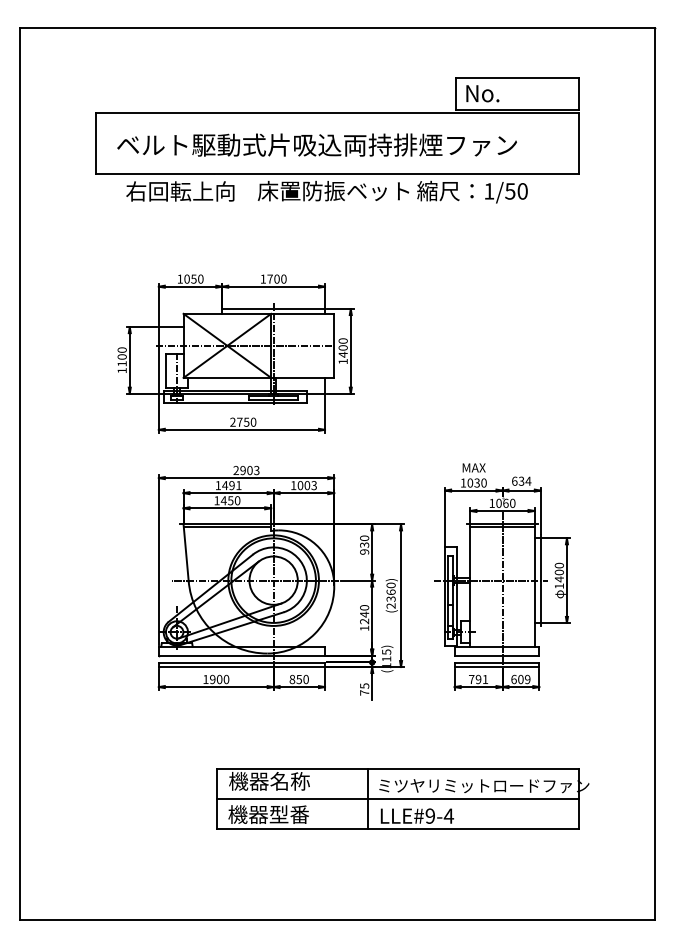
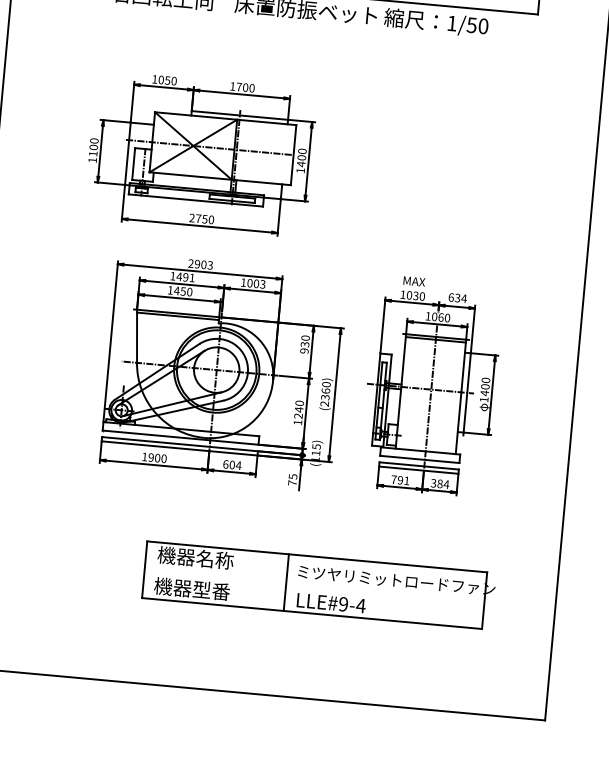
text: (299, 679) -> (232, 465), 850 -> 604
text: (520, 679) -> (439, 483), 609 -> 384
line: (397, 798) -> (314, 584), removed

